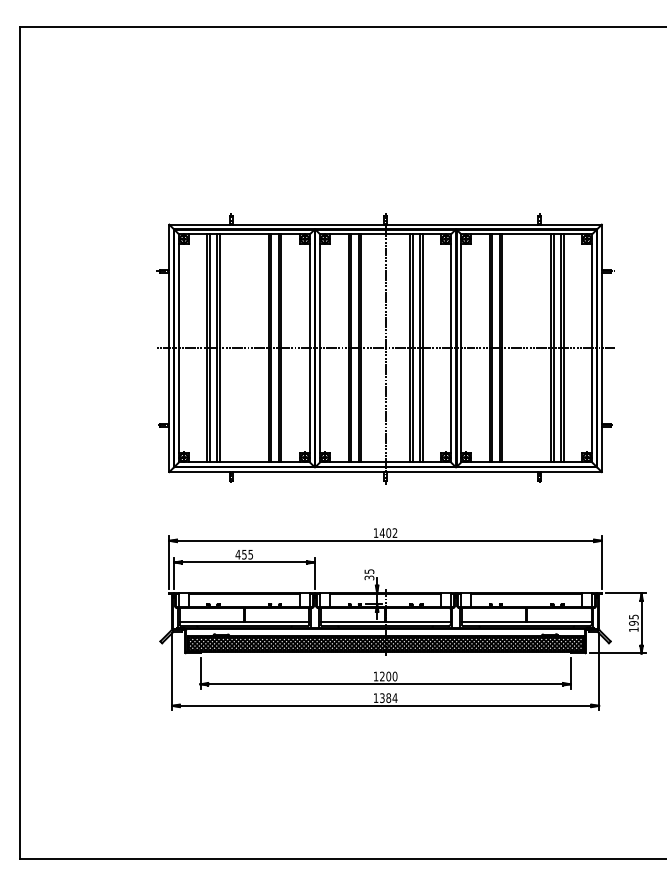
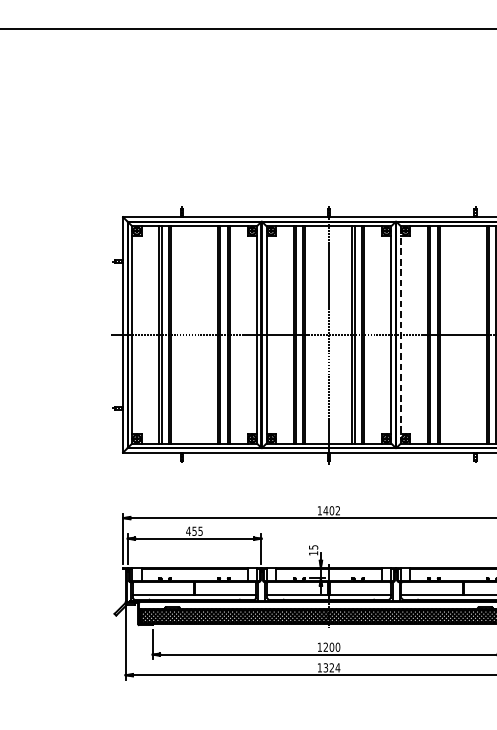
line: (461, 347) -> (401, 334), solid -> dashed
text: (369, 577) -> (313, 553), 35 -> 15
text: (388, 697) -> (331, 667), 1384 -> 1324

